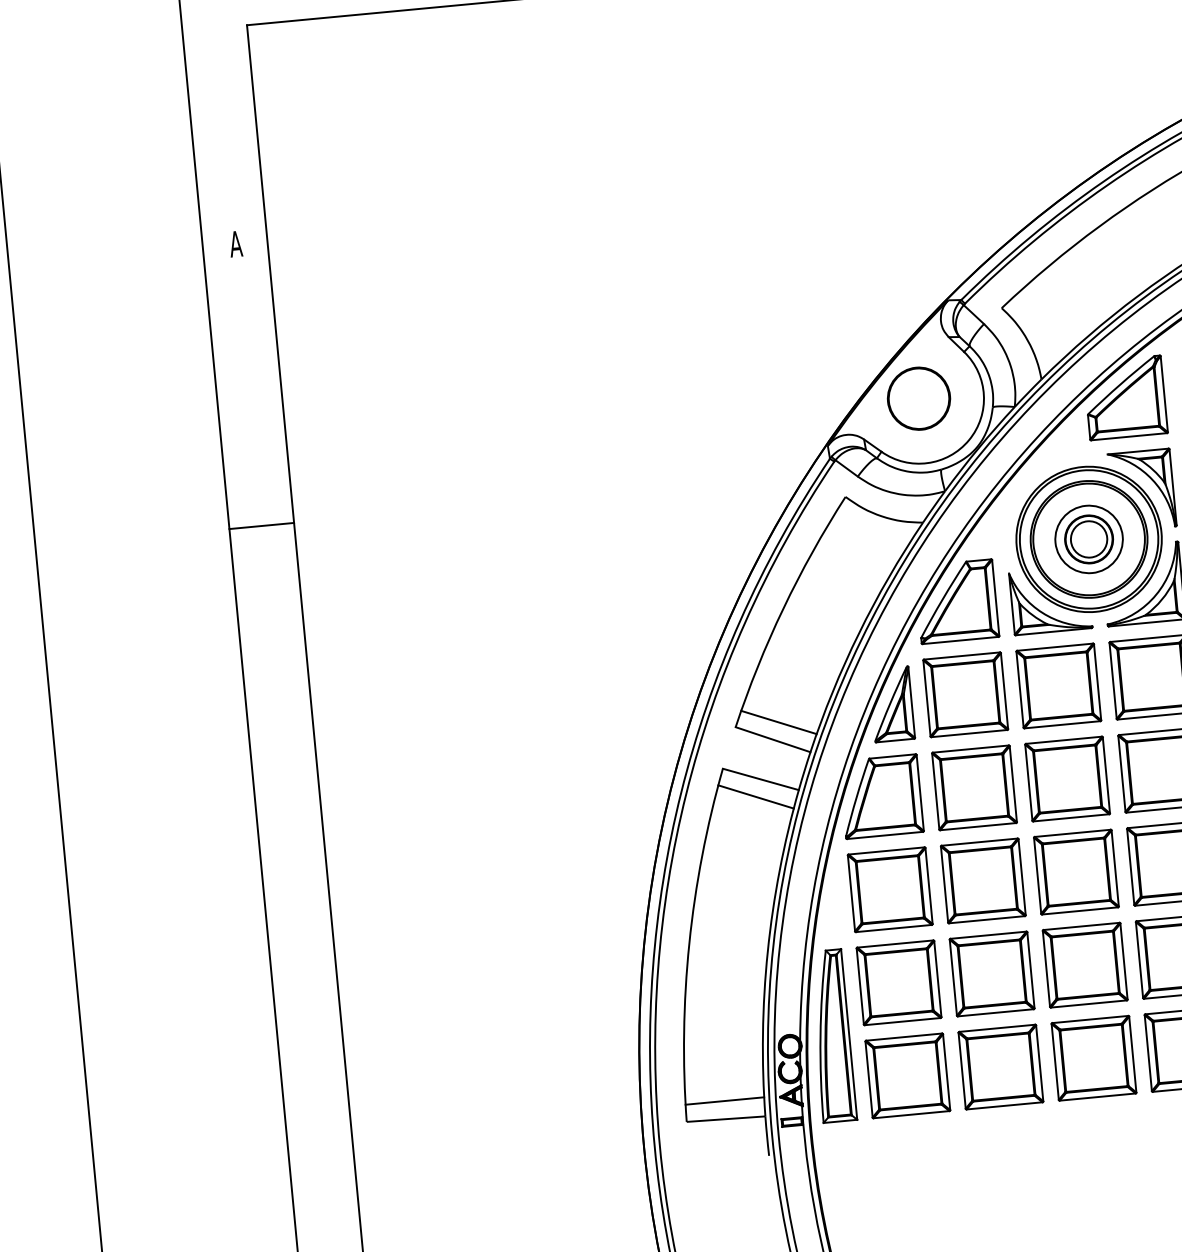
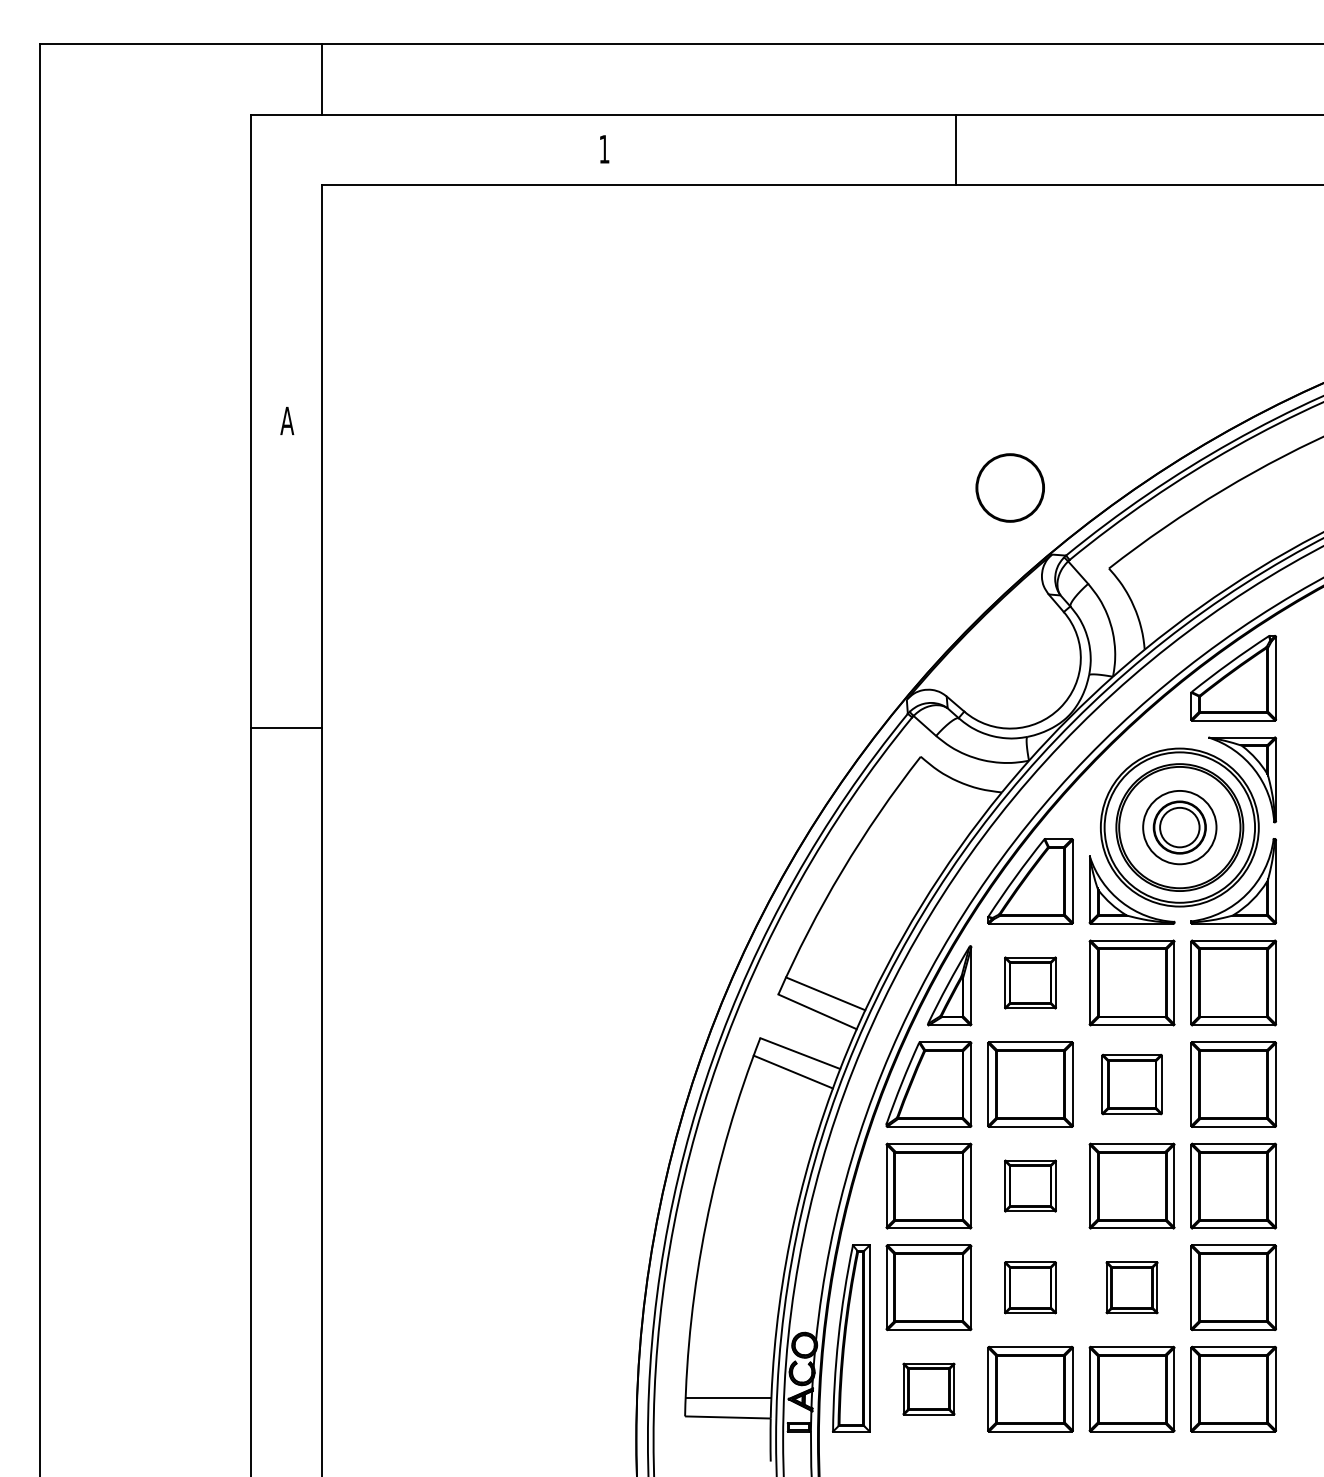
circle: (918, 398) -> (1009, 487), moved
part: (965, 694) -> (1030, 982), size x0.6
part: (1067, 779) -> (1131, 1084), size x0.7
part: (983, 880) -> (1030, 1185), size x0.6
part: (1084, 965) -> (1131, 1287), size x0.6
part: (992, 973) -> (1030, 1287), size x0.6
part: (907, 1075) -> (928, 1388), size x0.6

